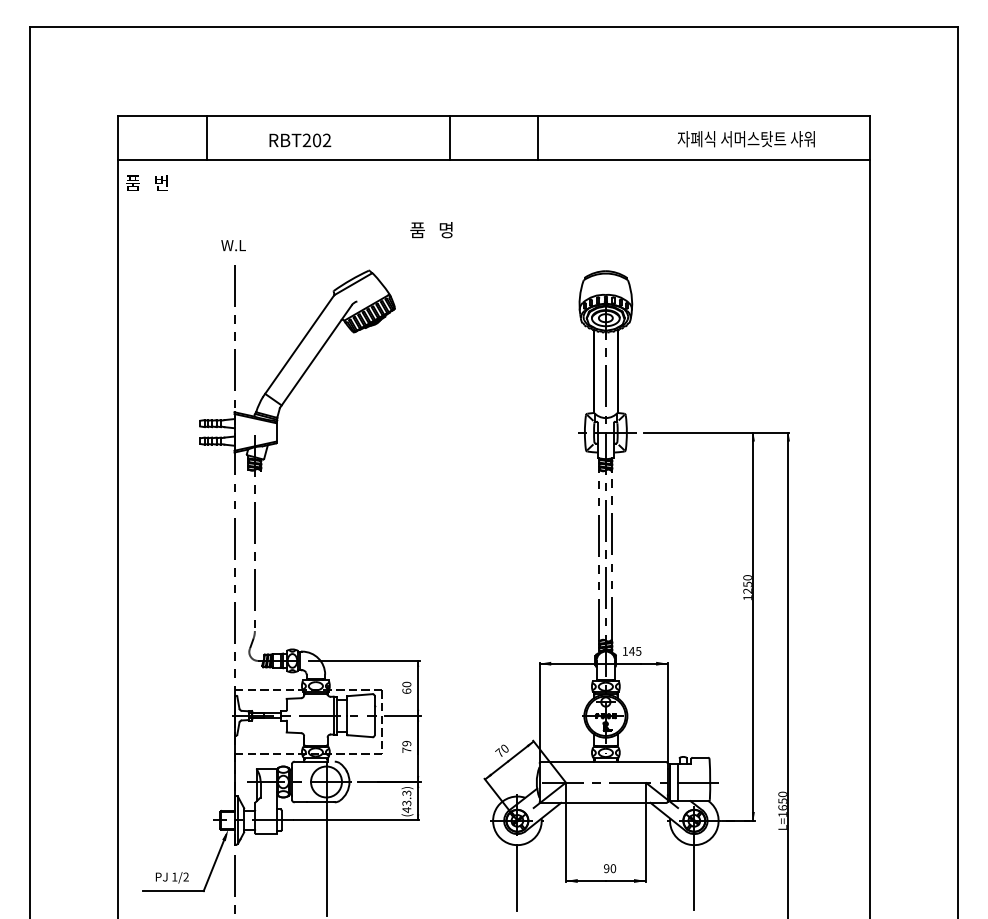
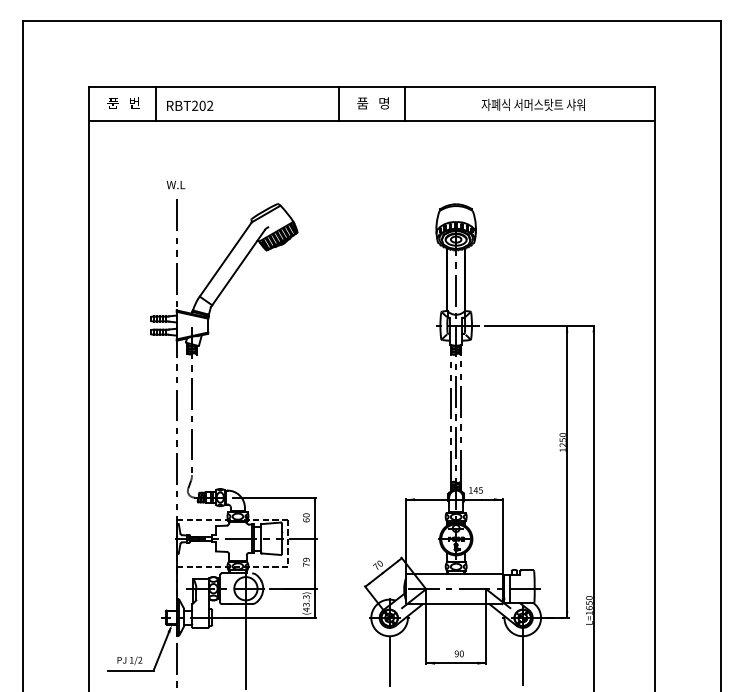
text: (745, 139) -> (532, 105), moved
text: (300, 140) -> (190, 105), moved
text: (146, 182) -> (123, 102), moved
text: (431, 230) -> (373, 103), moved

